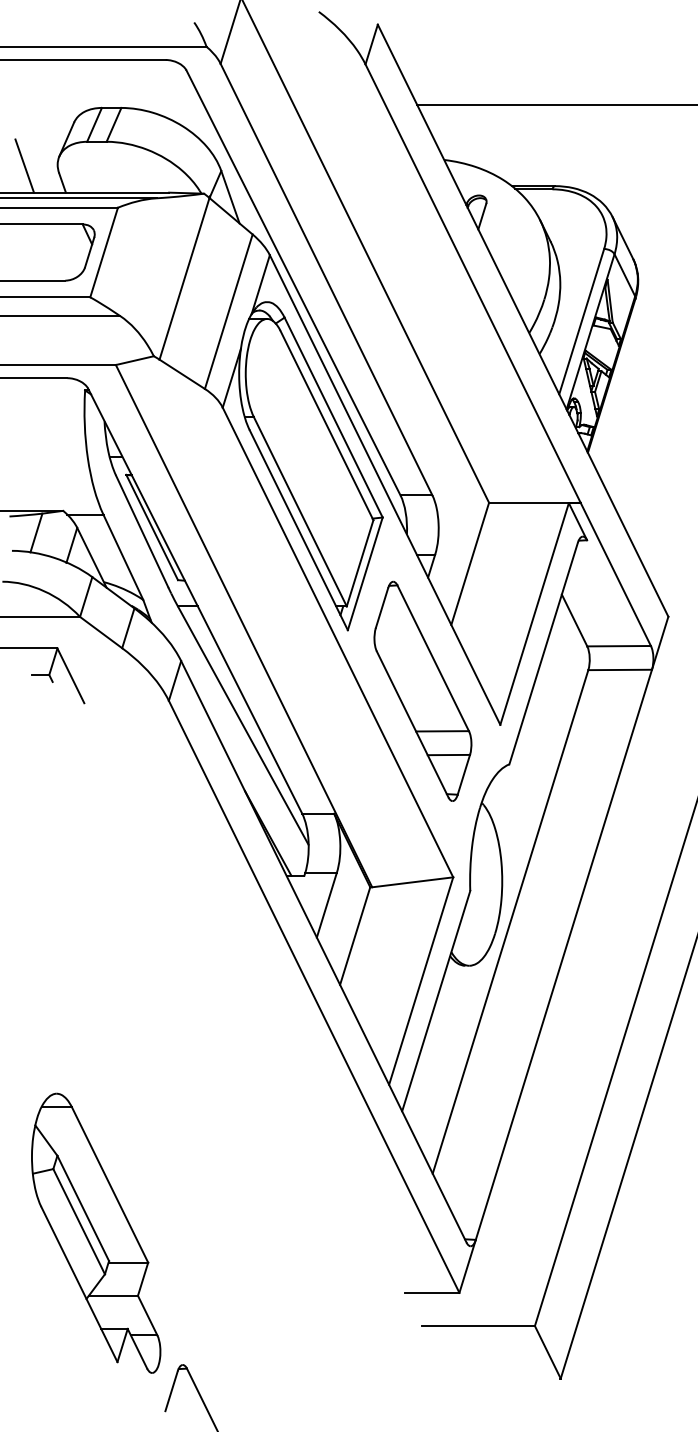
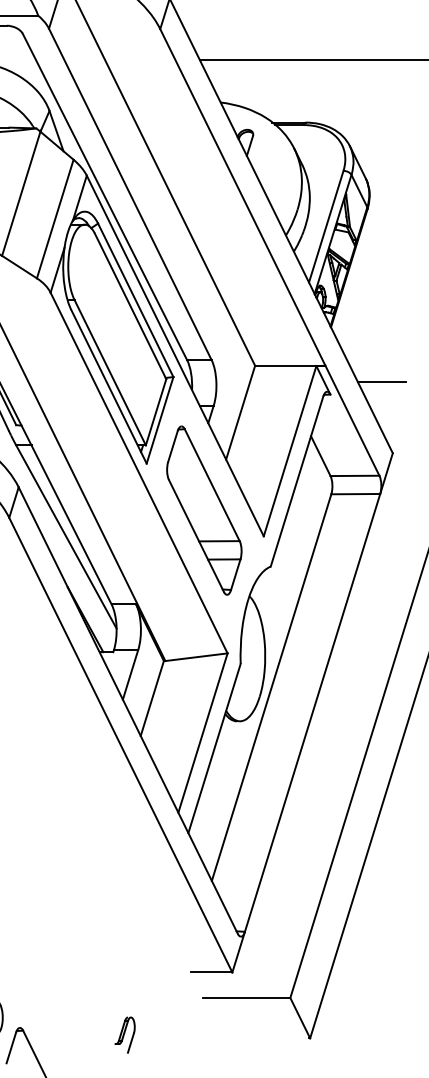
line: (653, 523) -> (381, 381), added
part: (319, 1374) -> (124, 1035), added

